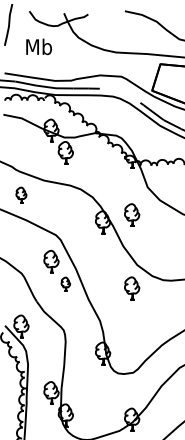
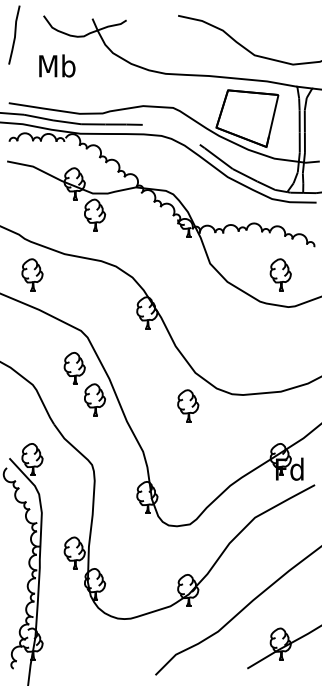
part: (21, 195) -> (32, 274), size x1.43
part: (132, 214) -> (188, 302), removed
part: (65, 283) -> (94, 399), size x1.67

